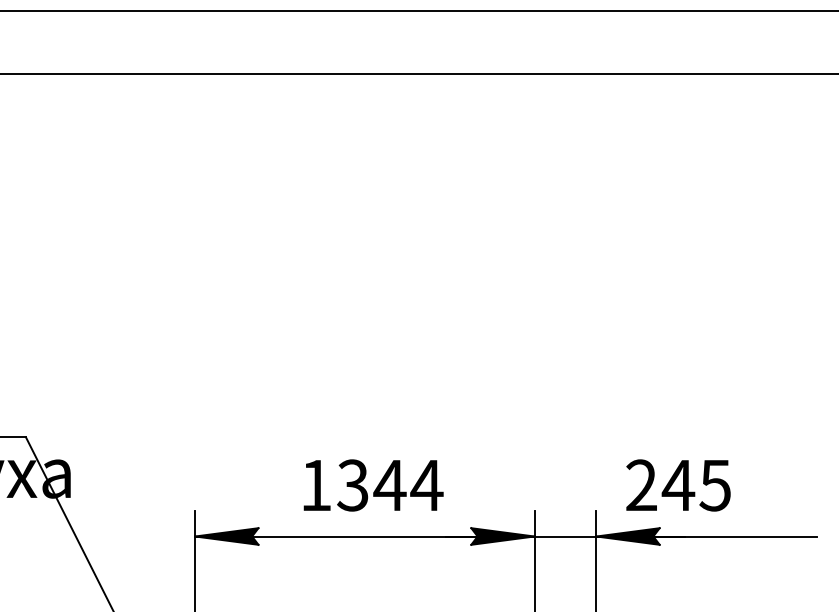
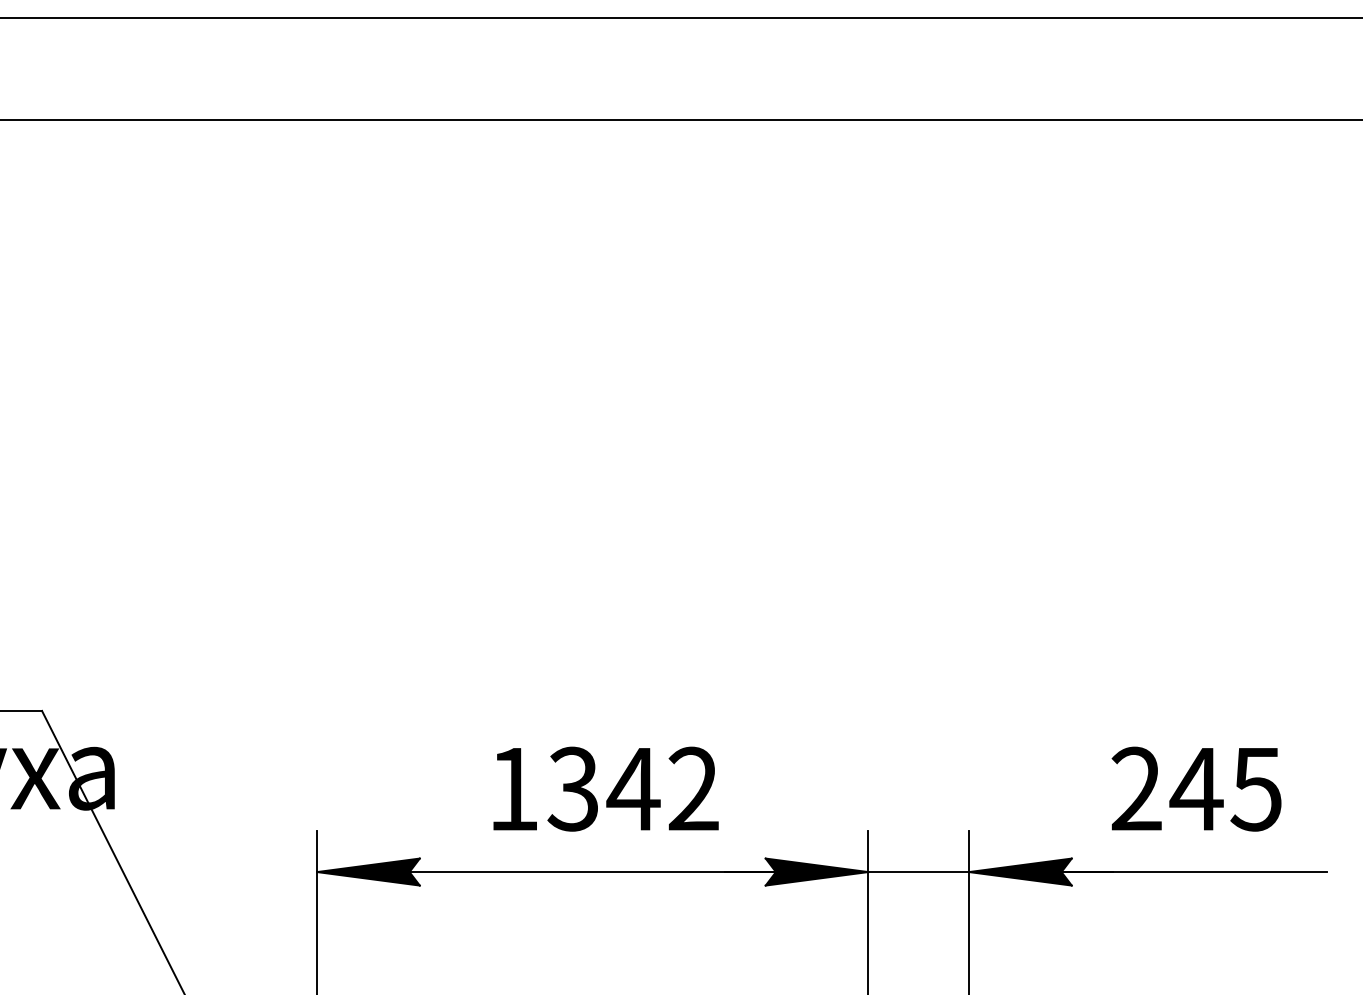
text: (426, 484) -> (692, 787), 1344 -> 1342
text: (678, 485) -> (1196, 789), moved

